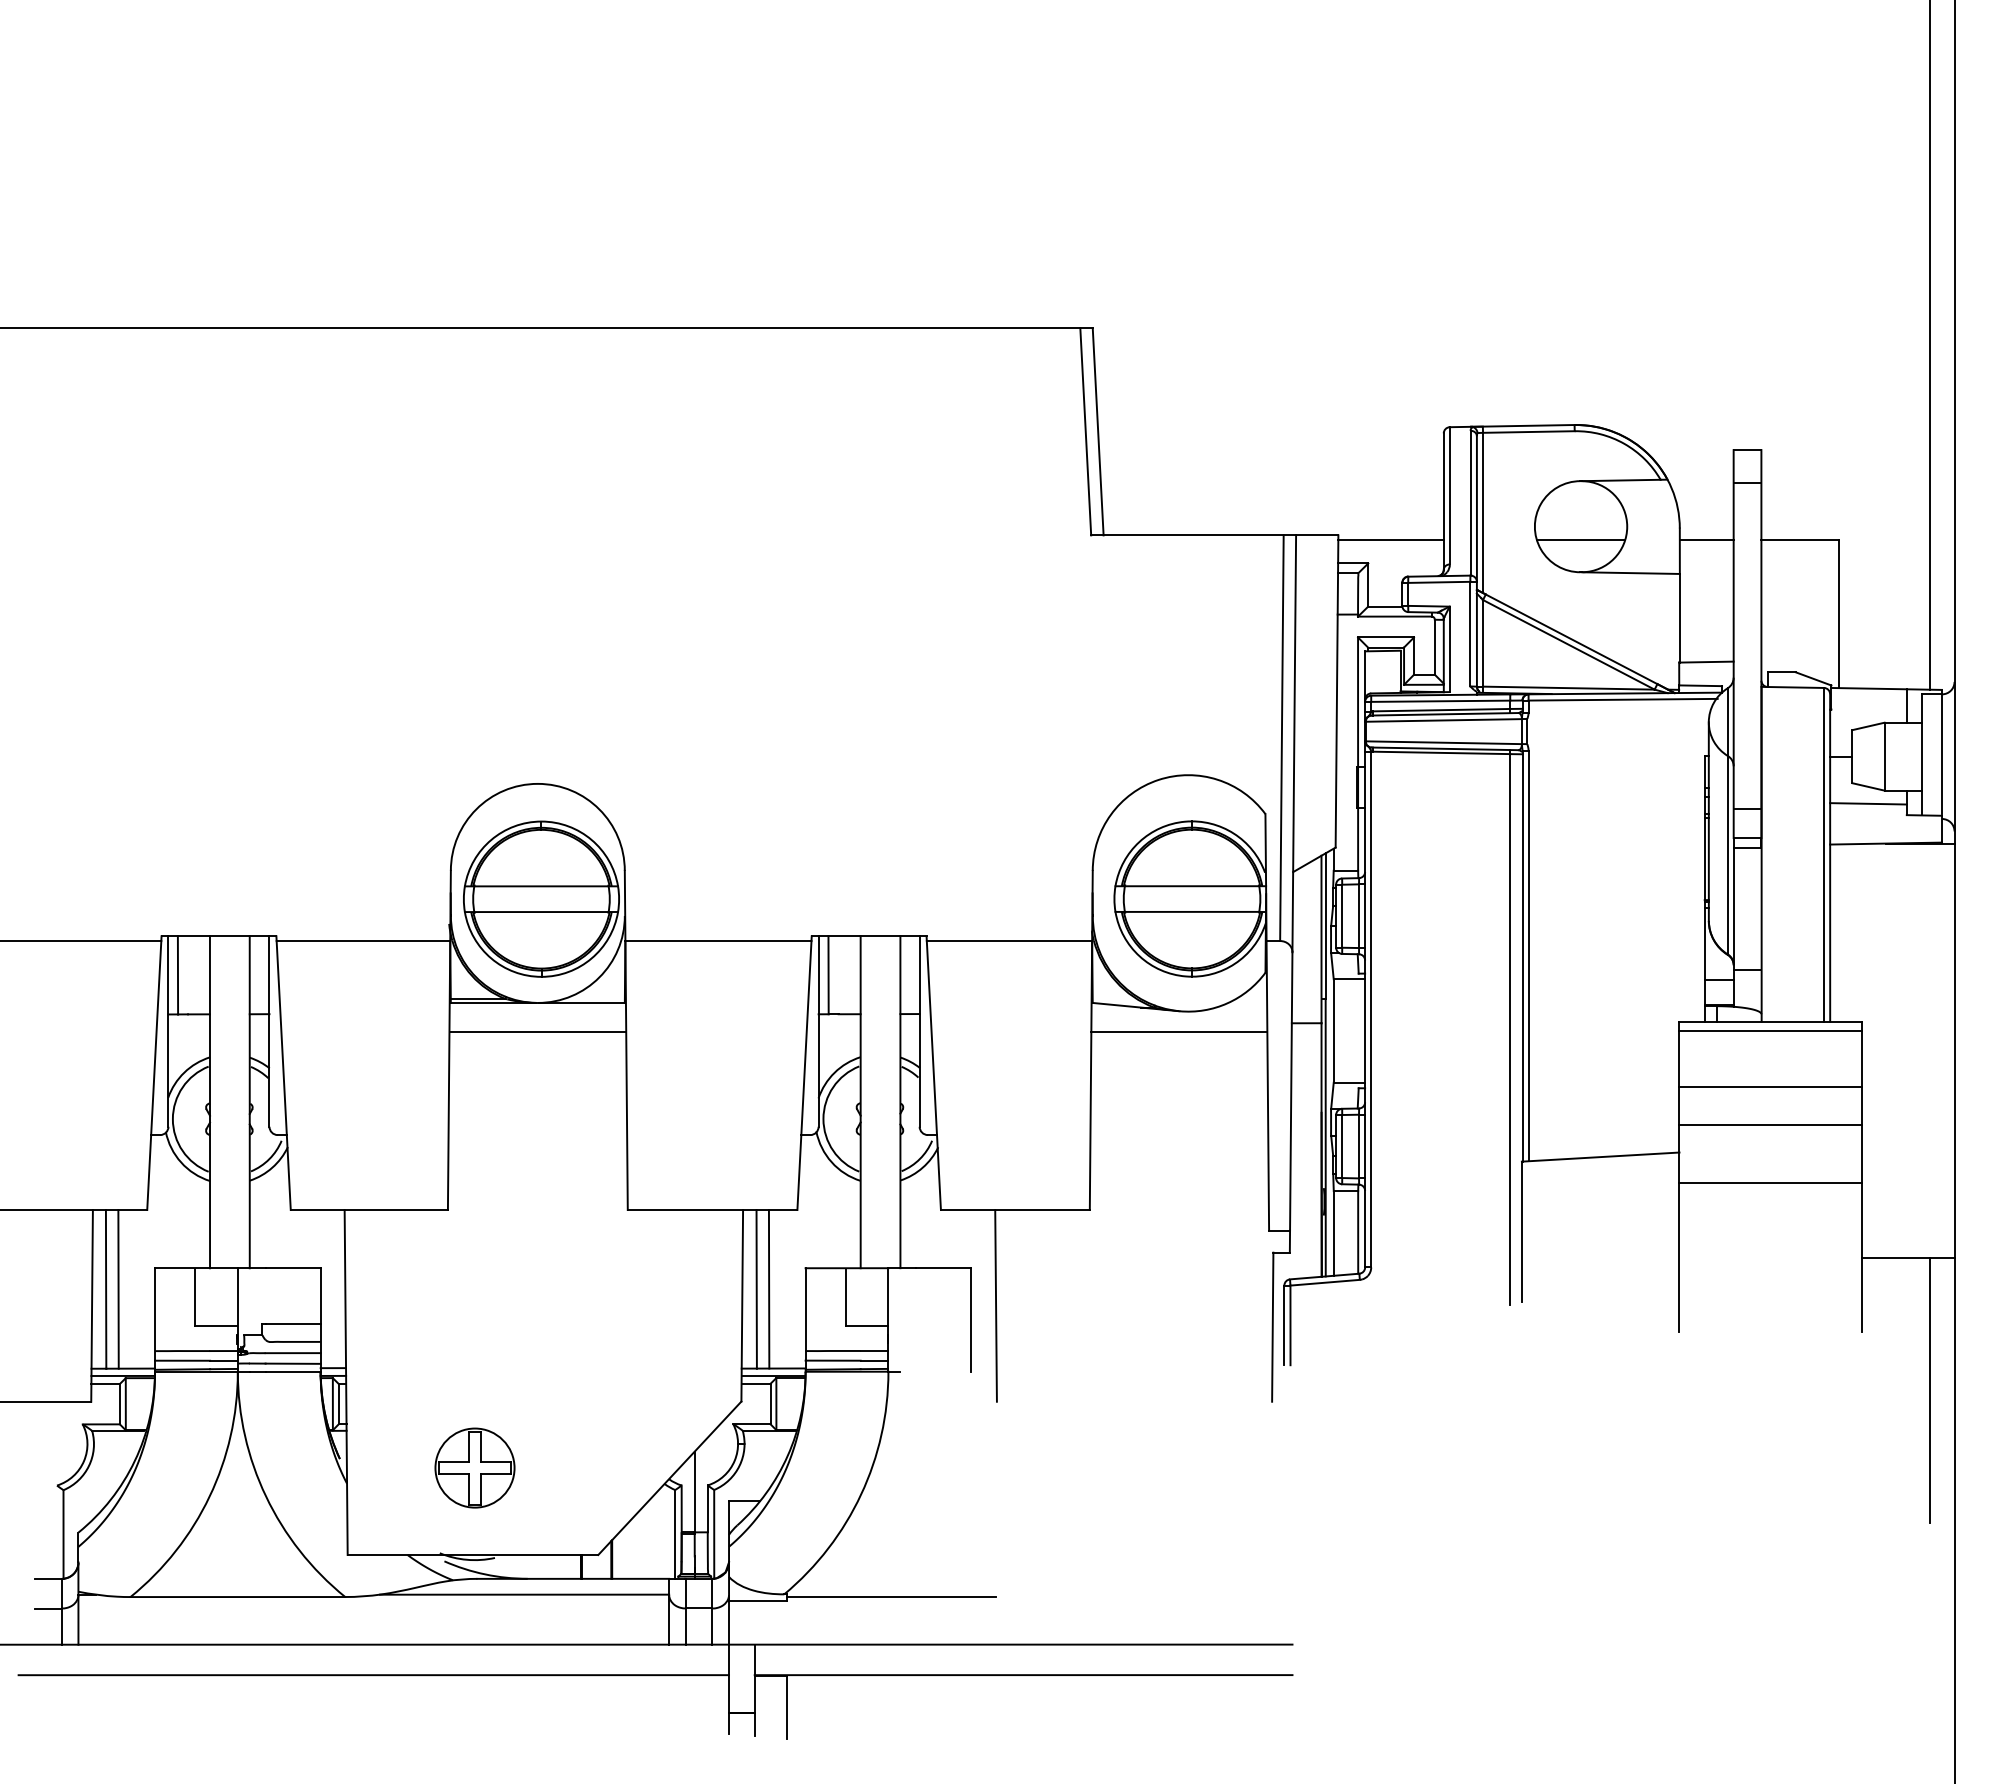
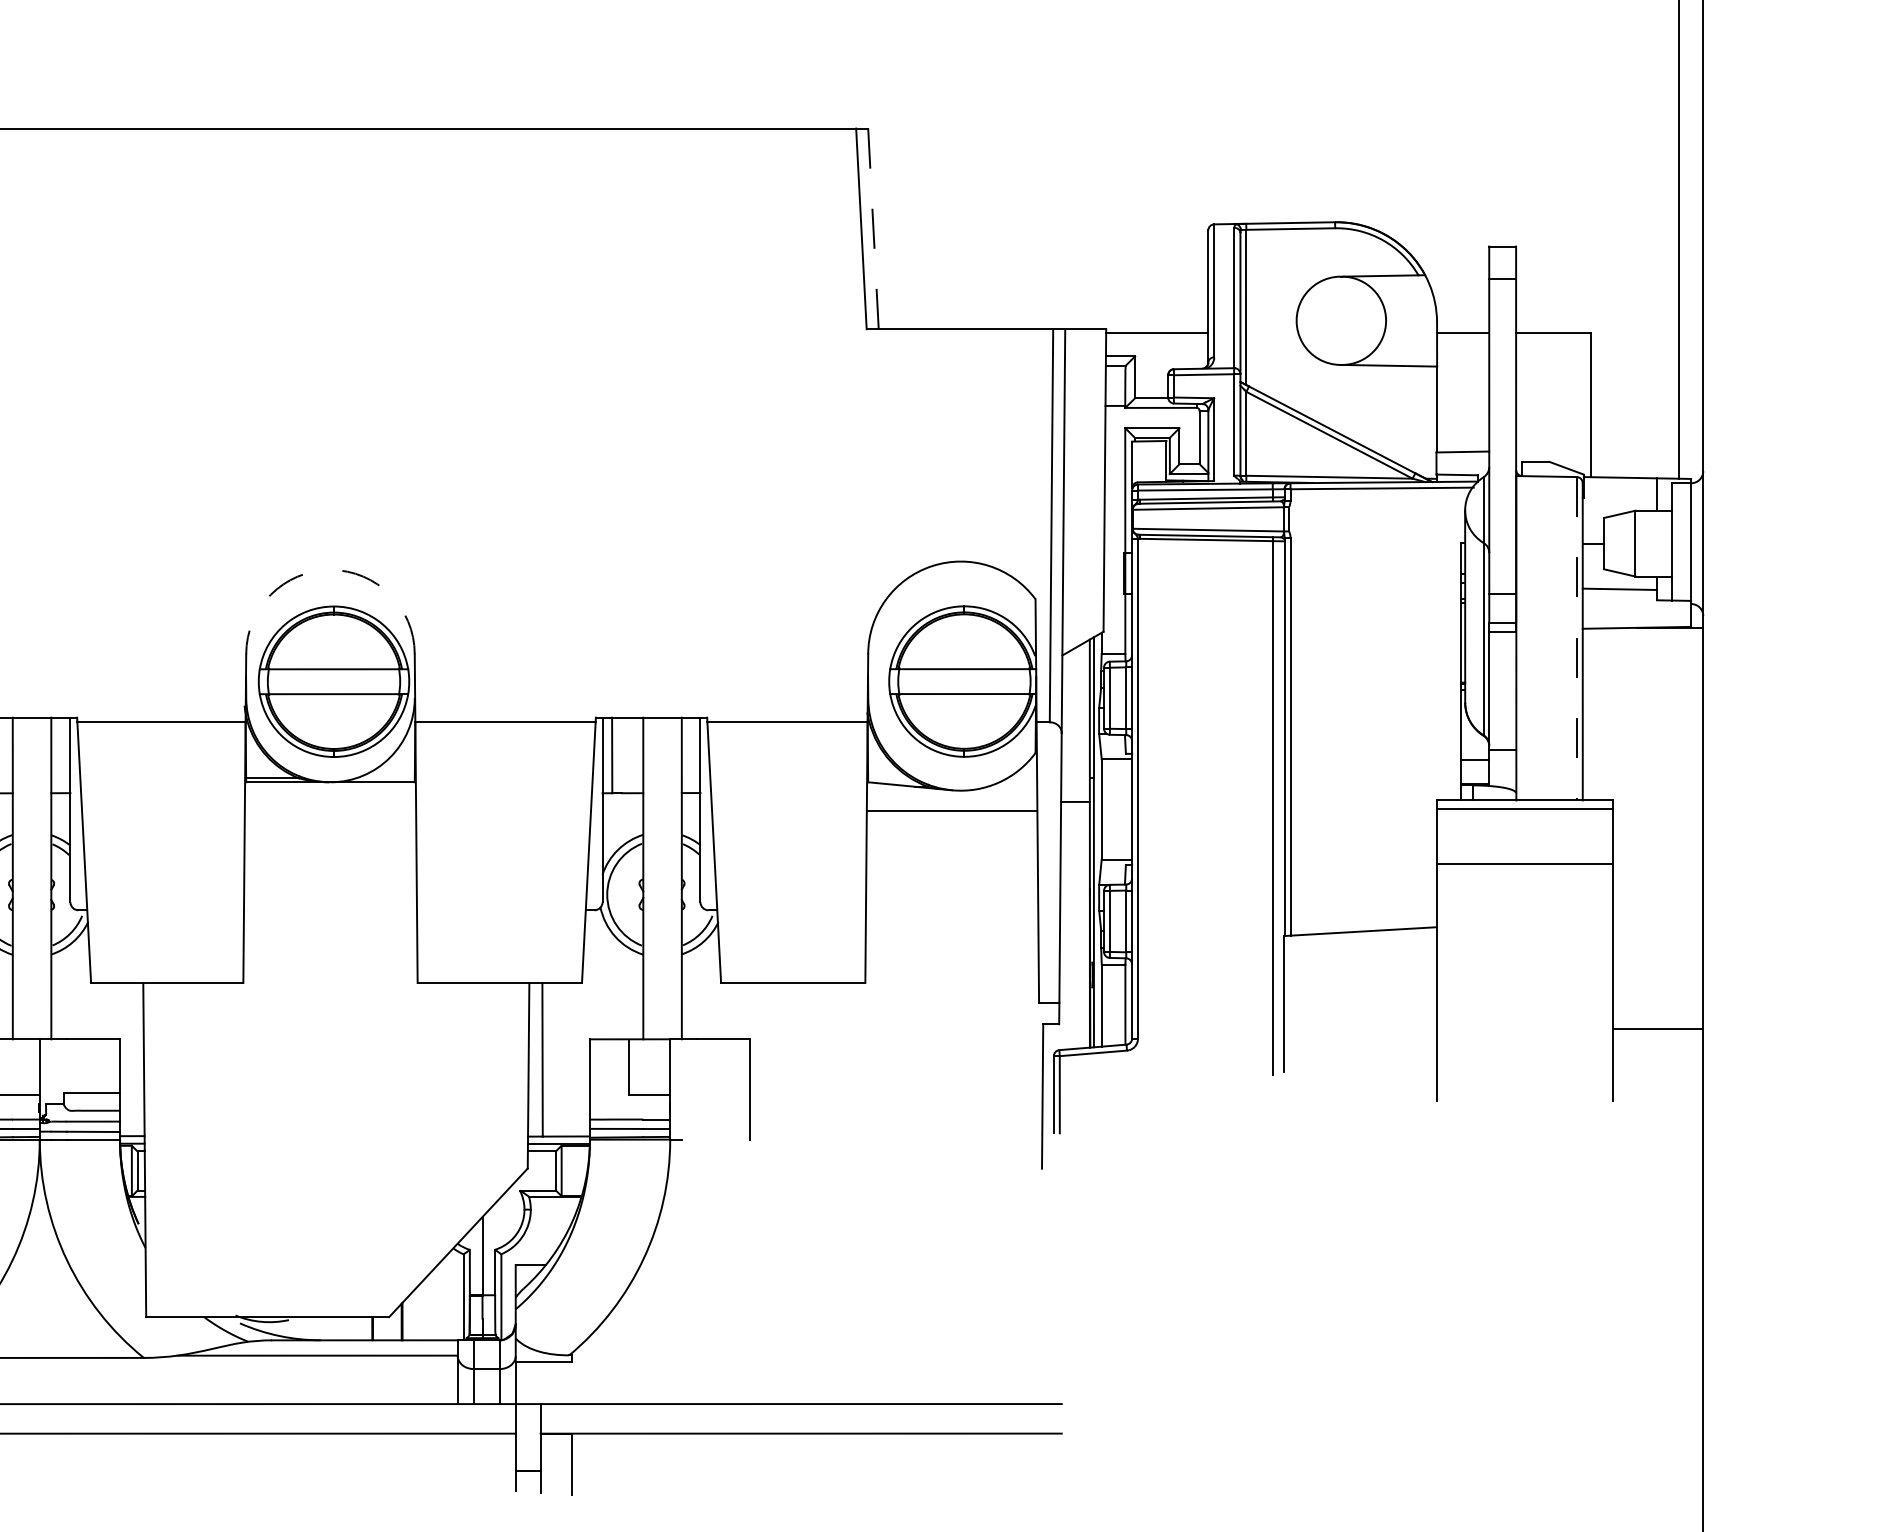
line: (1098, 431) -> (873, 228), solid -> dashed
line: (1581, 539) -> (1341, 333), removed
arc: (537, 783) -> (330, 569), solid -> dashed
line: (1824, 854) -> (1577, 638), solid -> dashed
line: (537, 1032) -> (330, 810), removed
line: (1770, 1125) -> (1524, 901), removed
line: (1770, 1183) -> (1524, 957), removed
line: (768, 1289) -> (553, 1059), removed
line: (995, 1305) -> (773, 1075), removed
line: (1929, 1390) -> (1679, 1157), removed
part: (474, 1467) -> (269, 1232), removed
line: (891, 1596) -> (673, 1357), removed

